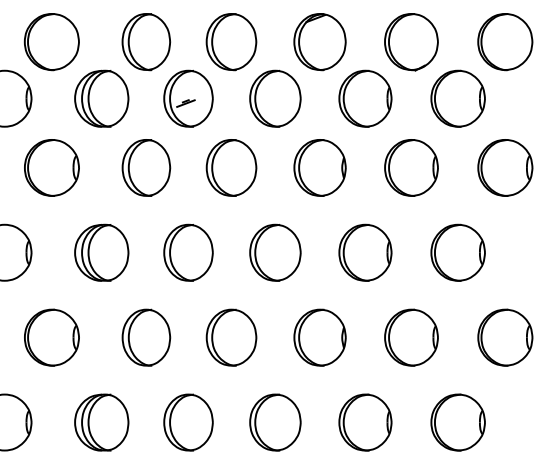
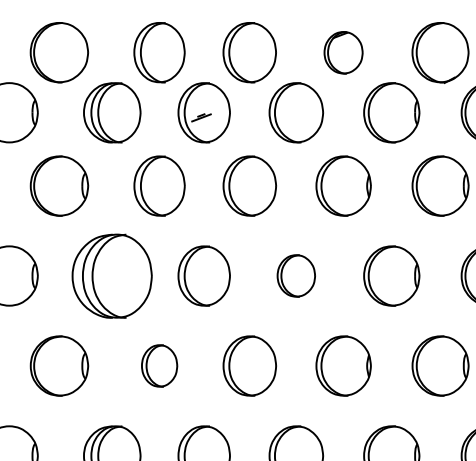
part: (319, 42) -> (343, 53), size x0.7
part: (101, 252) -> (111, 275), size x1.4
part: (275, 252) -> (296, 275), size x0.7
part: (146, 337) -> (159, 365), size x0.7

